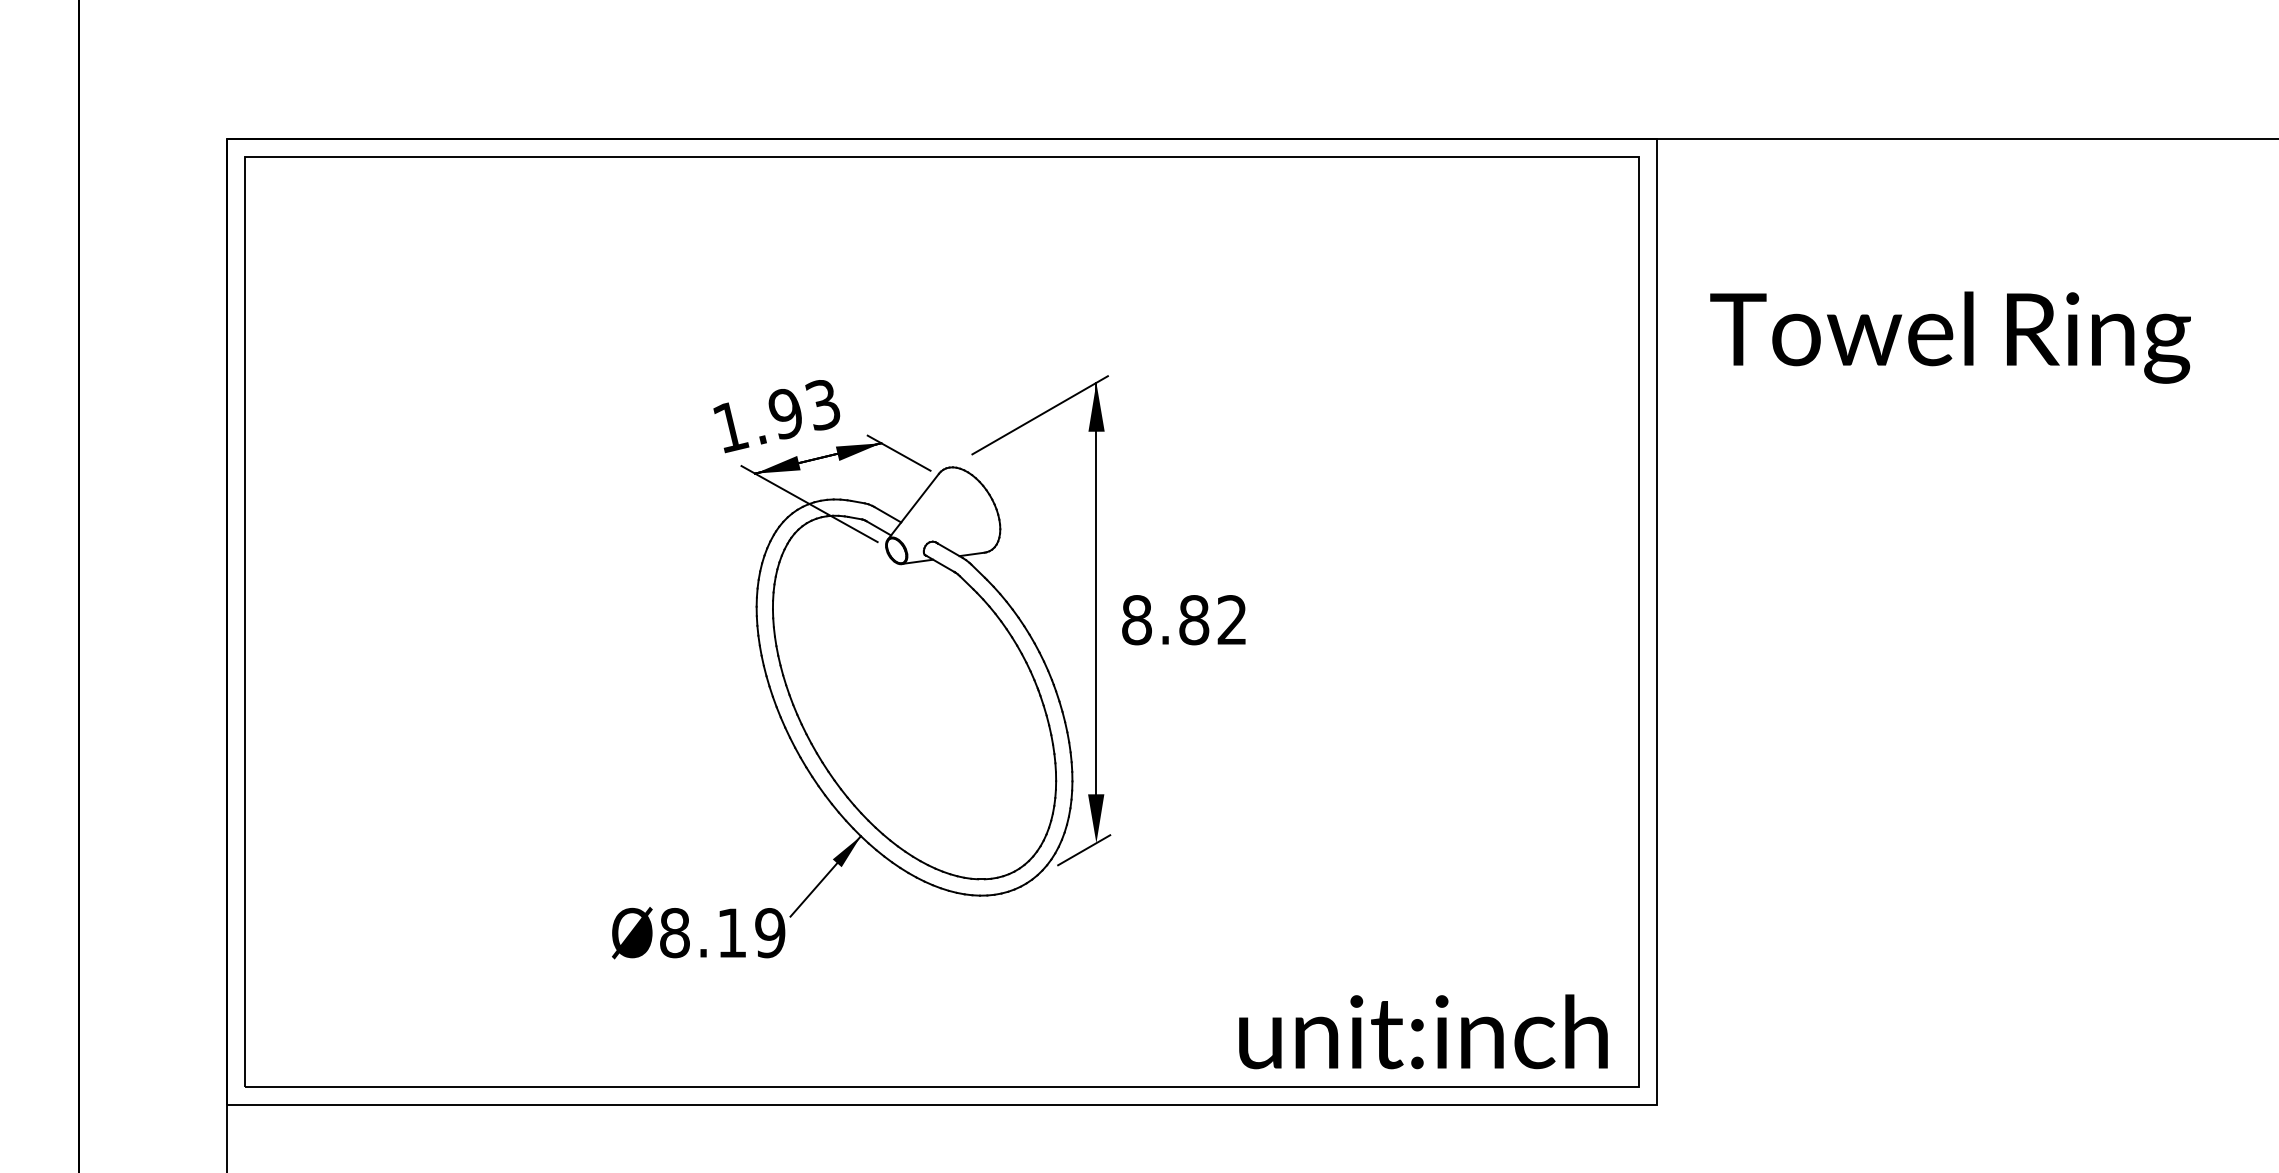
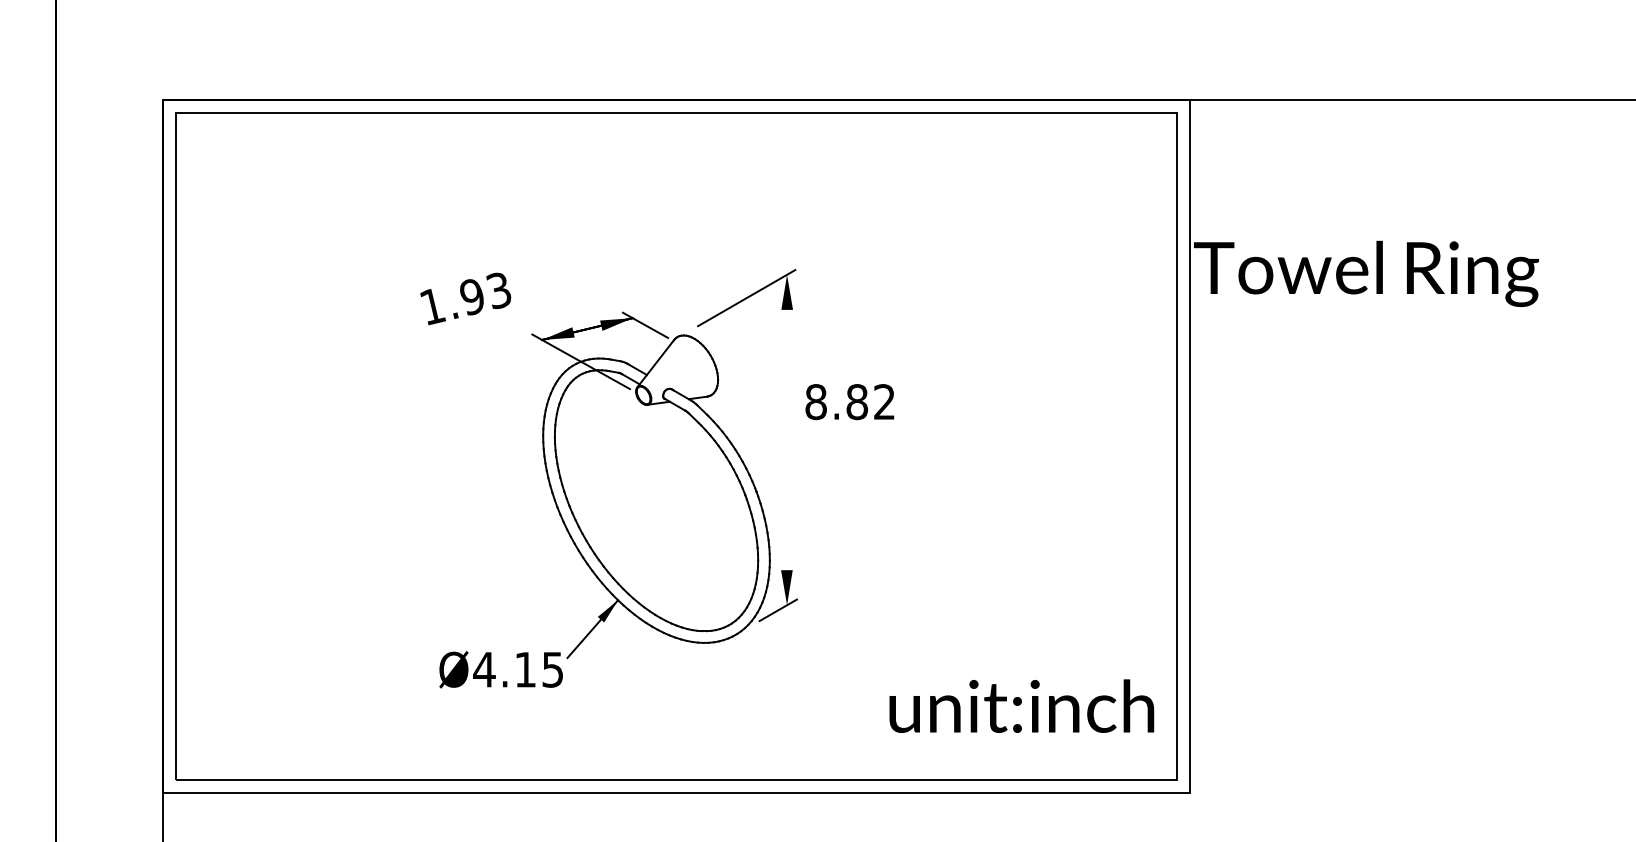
text: (1950, 337) -> (1366, 273), moved
text: (776, 416) -> (465, 298), moved
line: (1096, 595) -> (787, 427), removed
text: (1183, 620) -> (849, 402), moved
text: (721, 933) -> (517, 670), Ø8.19 -> Ø4.15
text: (1423, 1031) -> (1021, 705), moved

